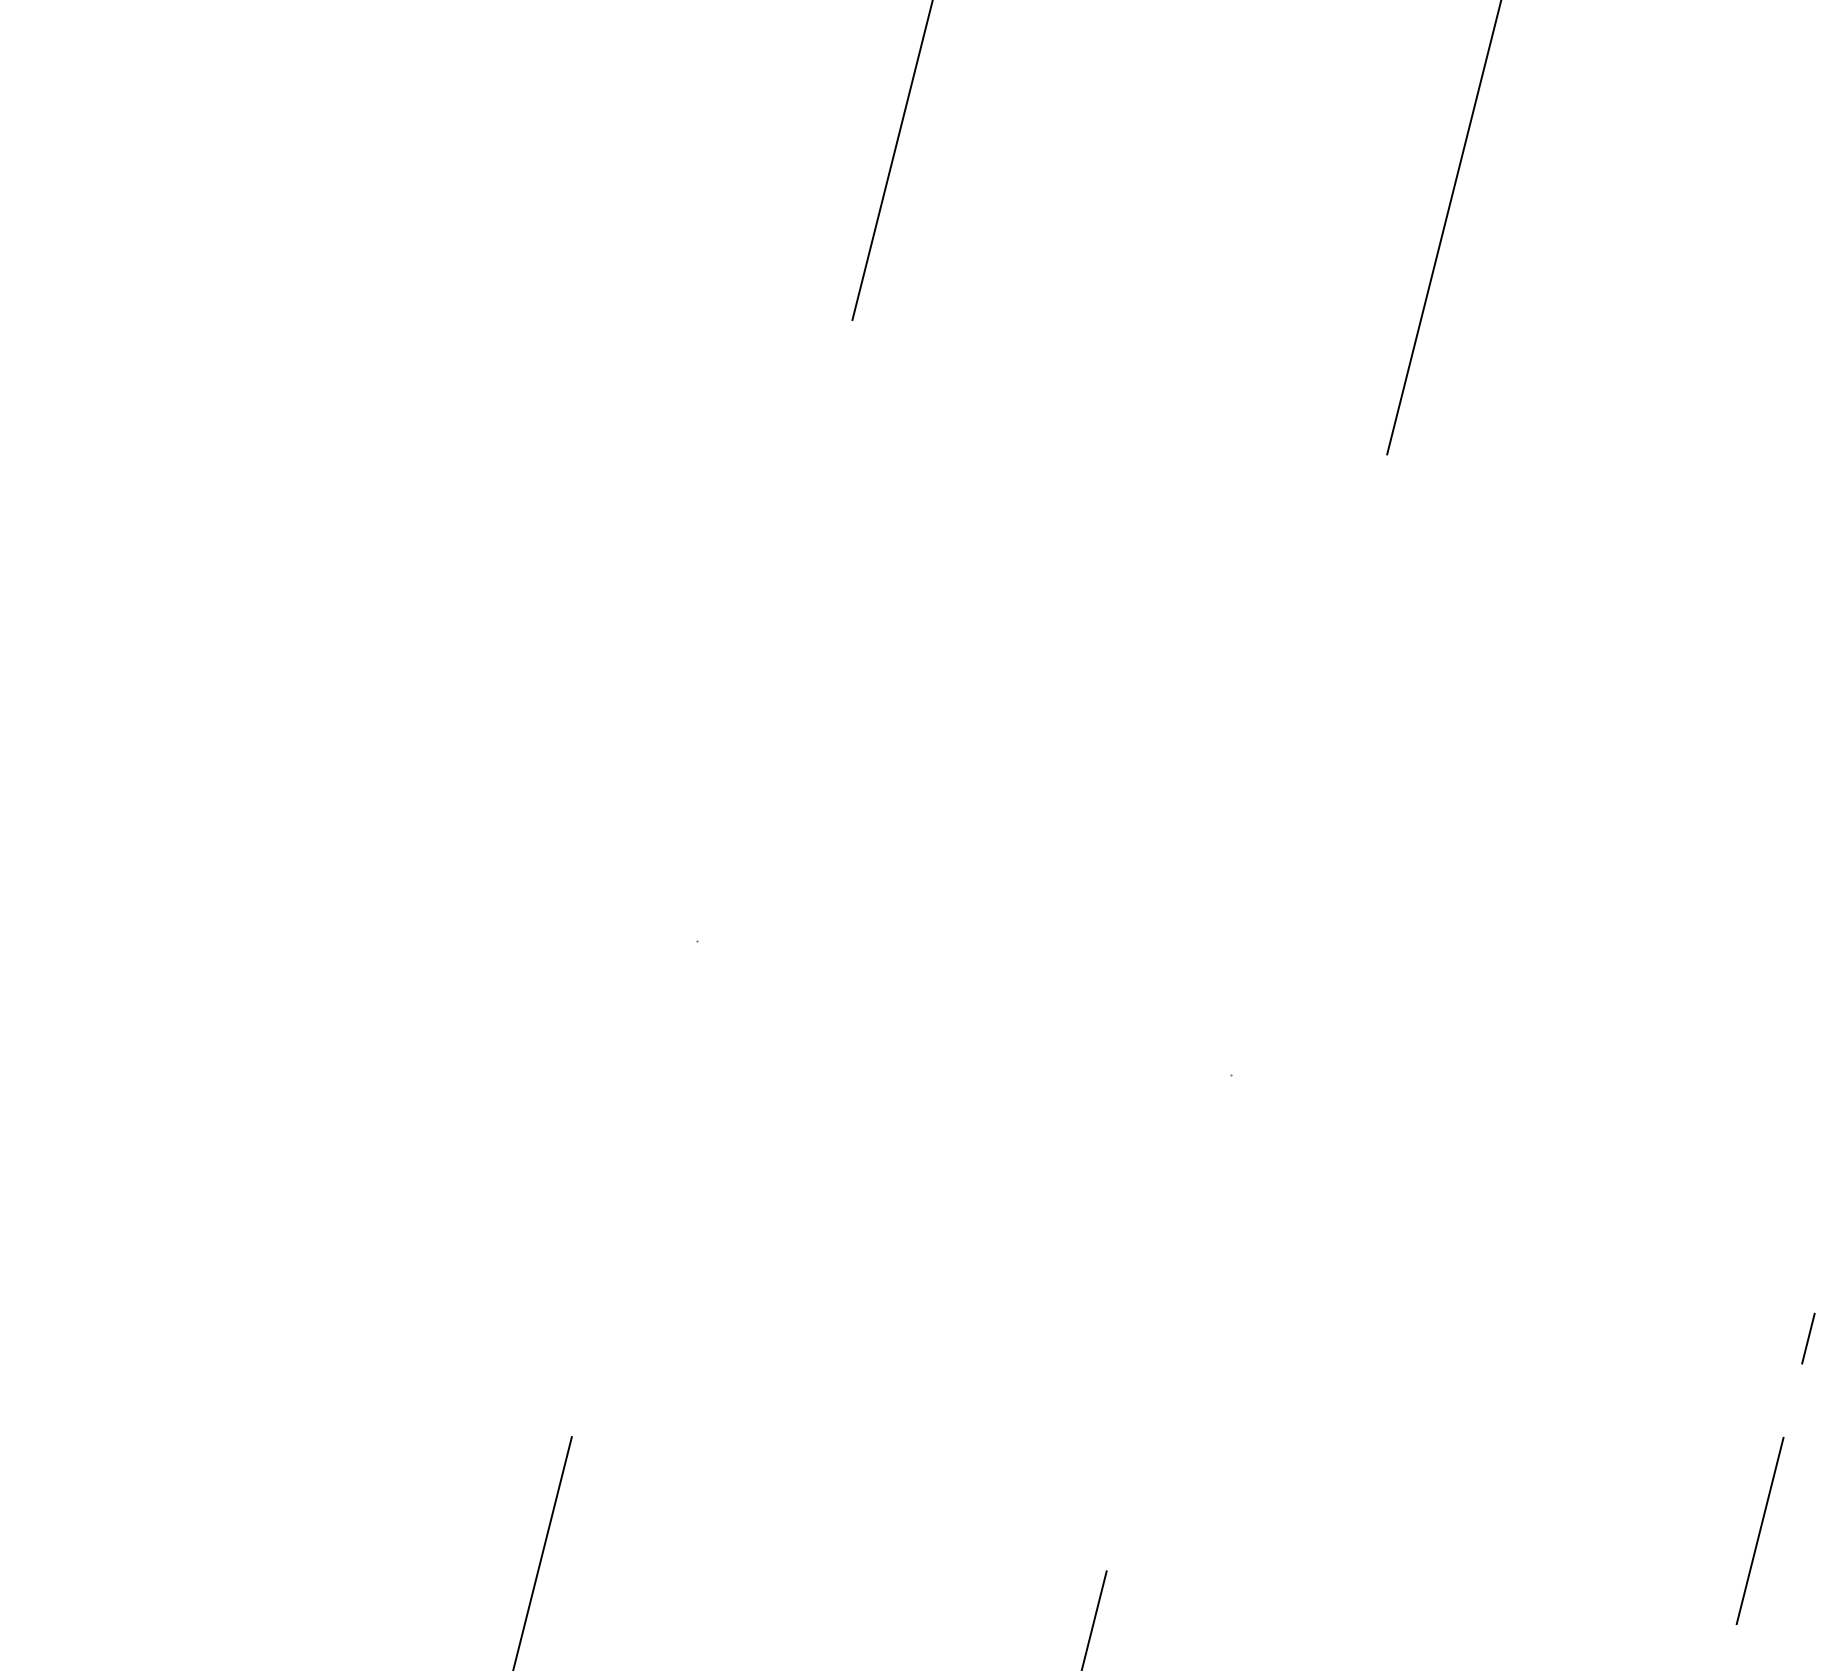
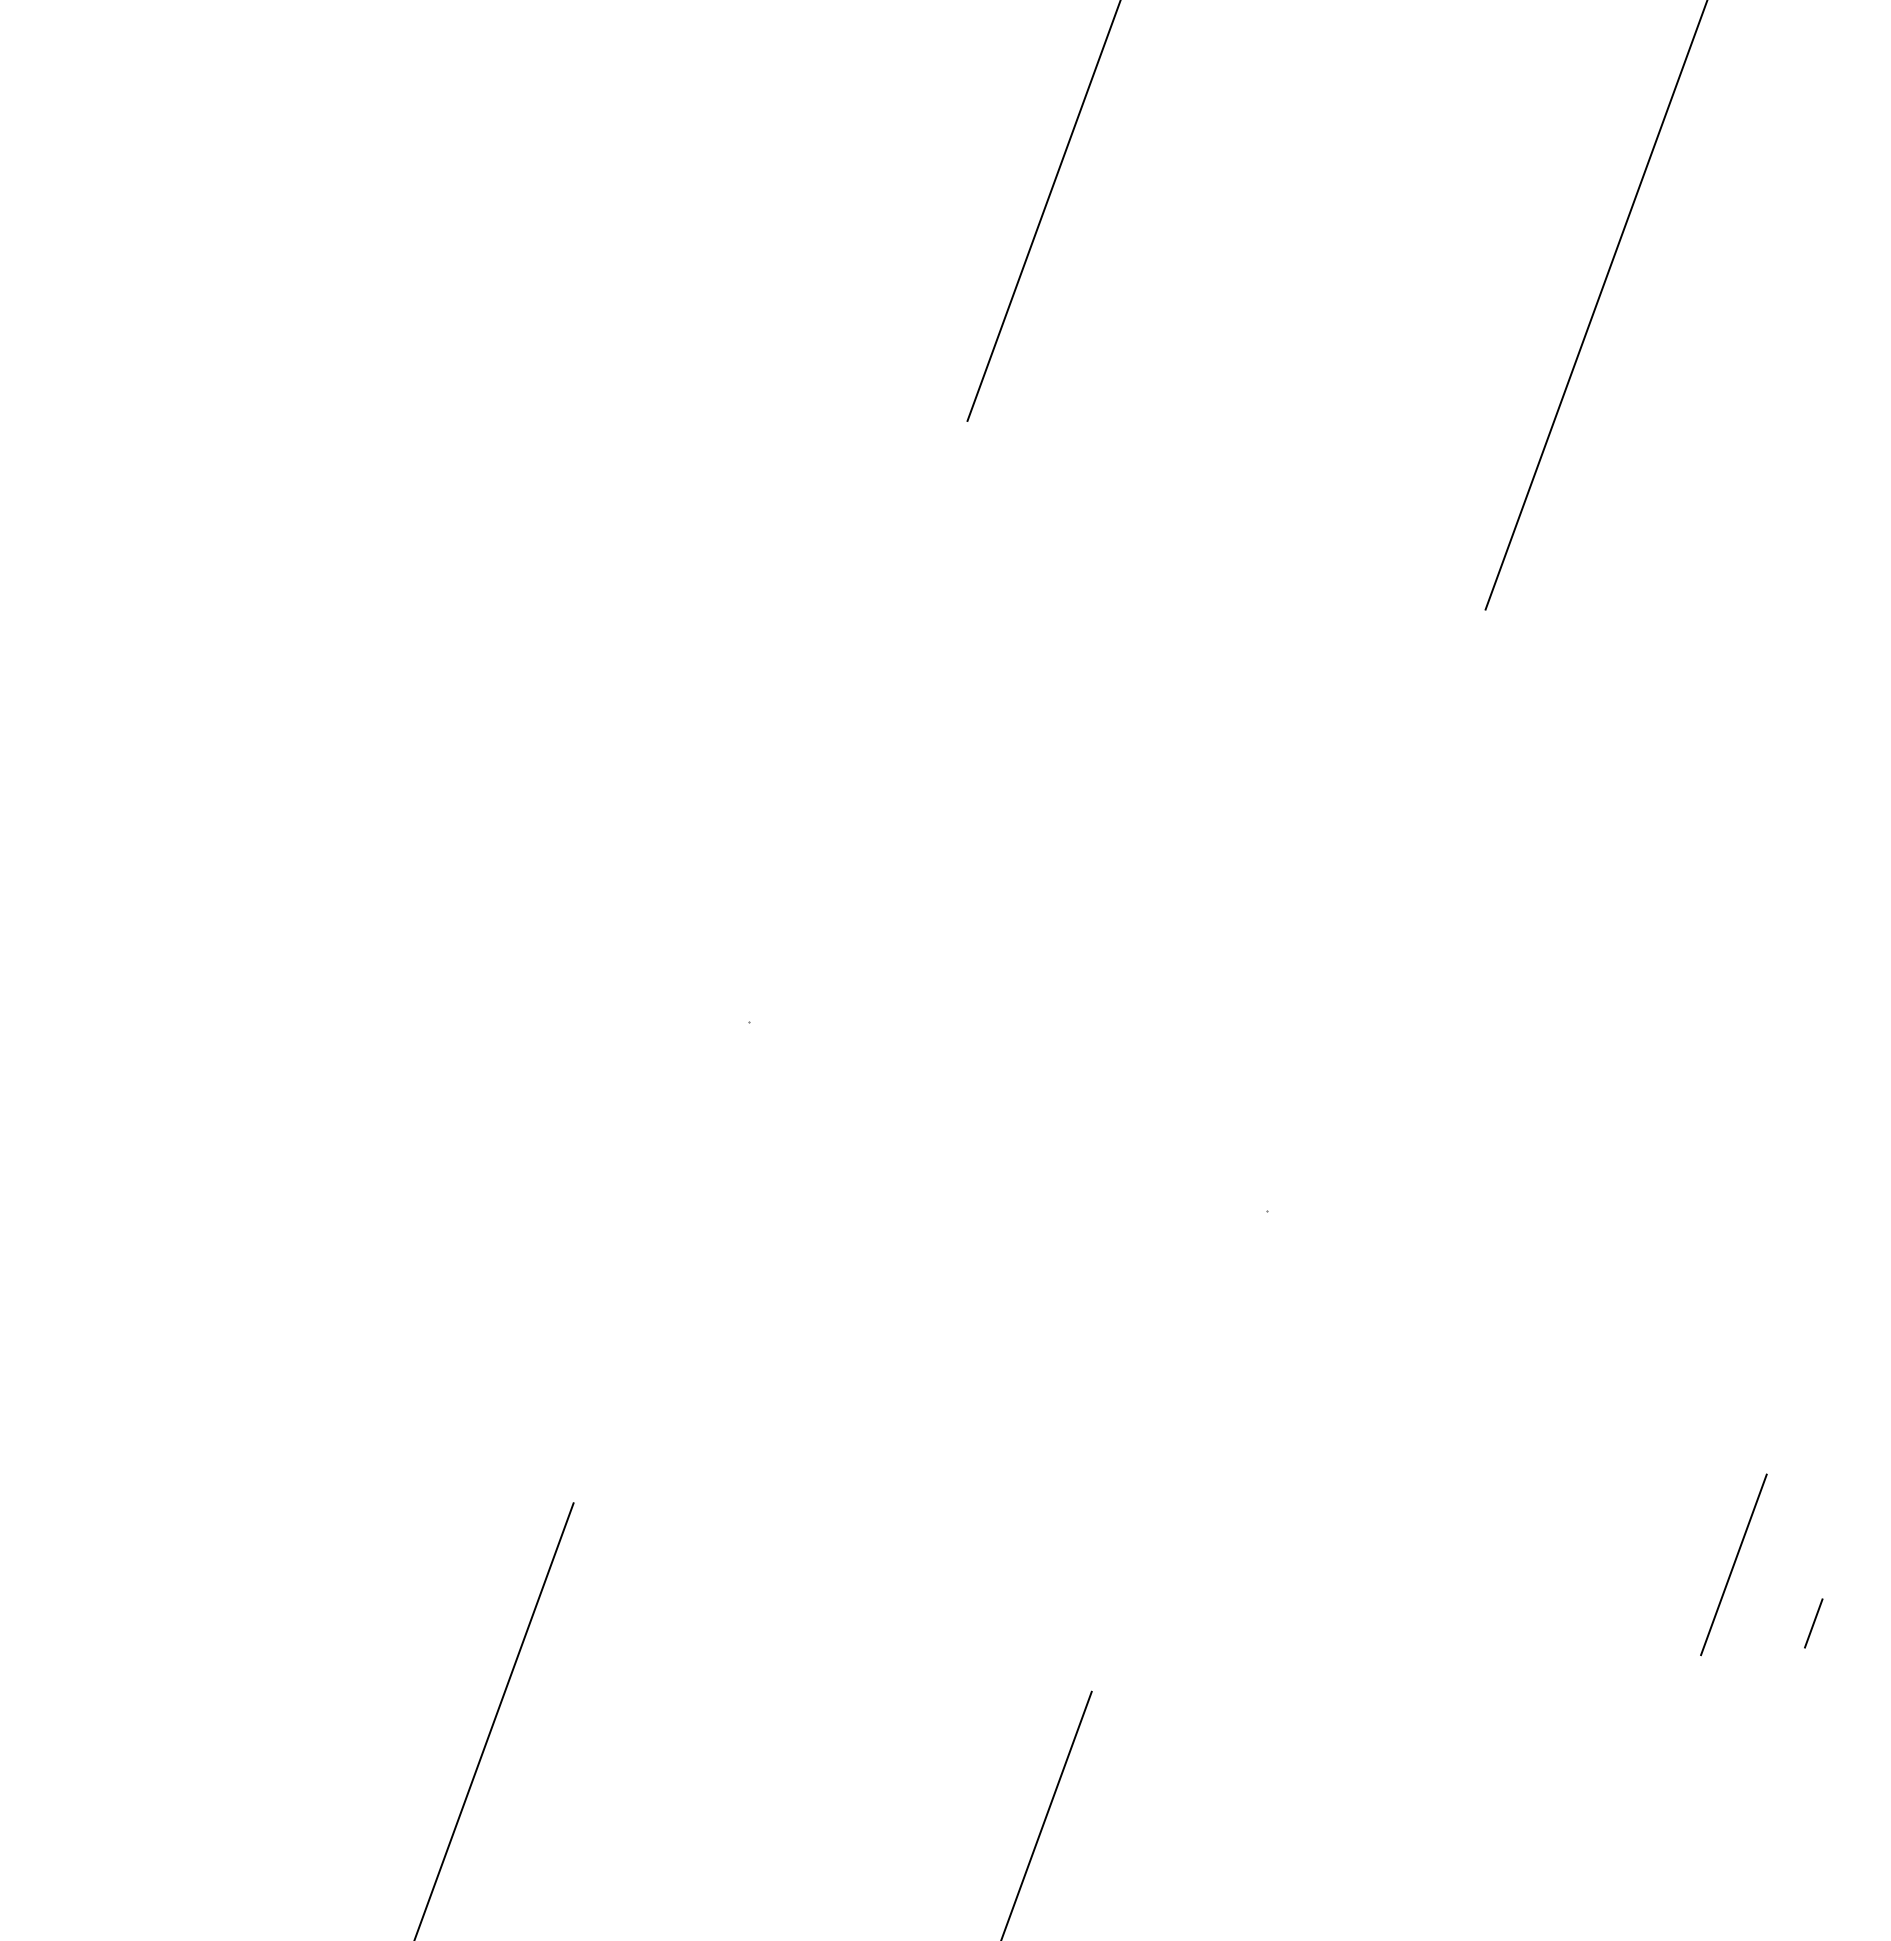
line: (1808, 1338) -> (1813, 1623), moved
line: (1759, 1530) -> (1733, 1564), moved

